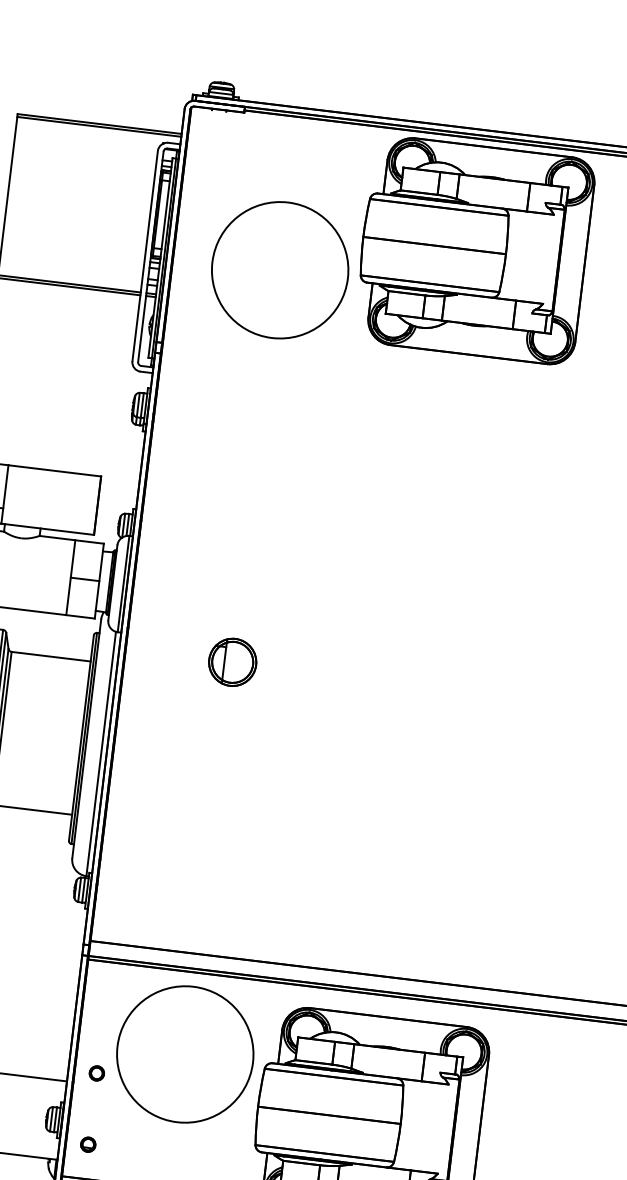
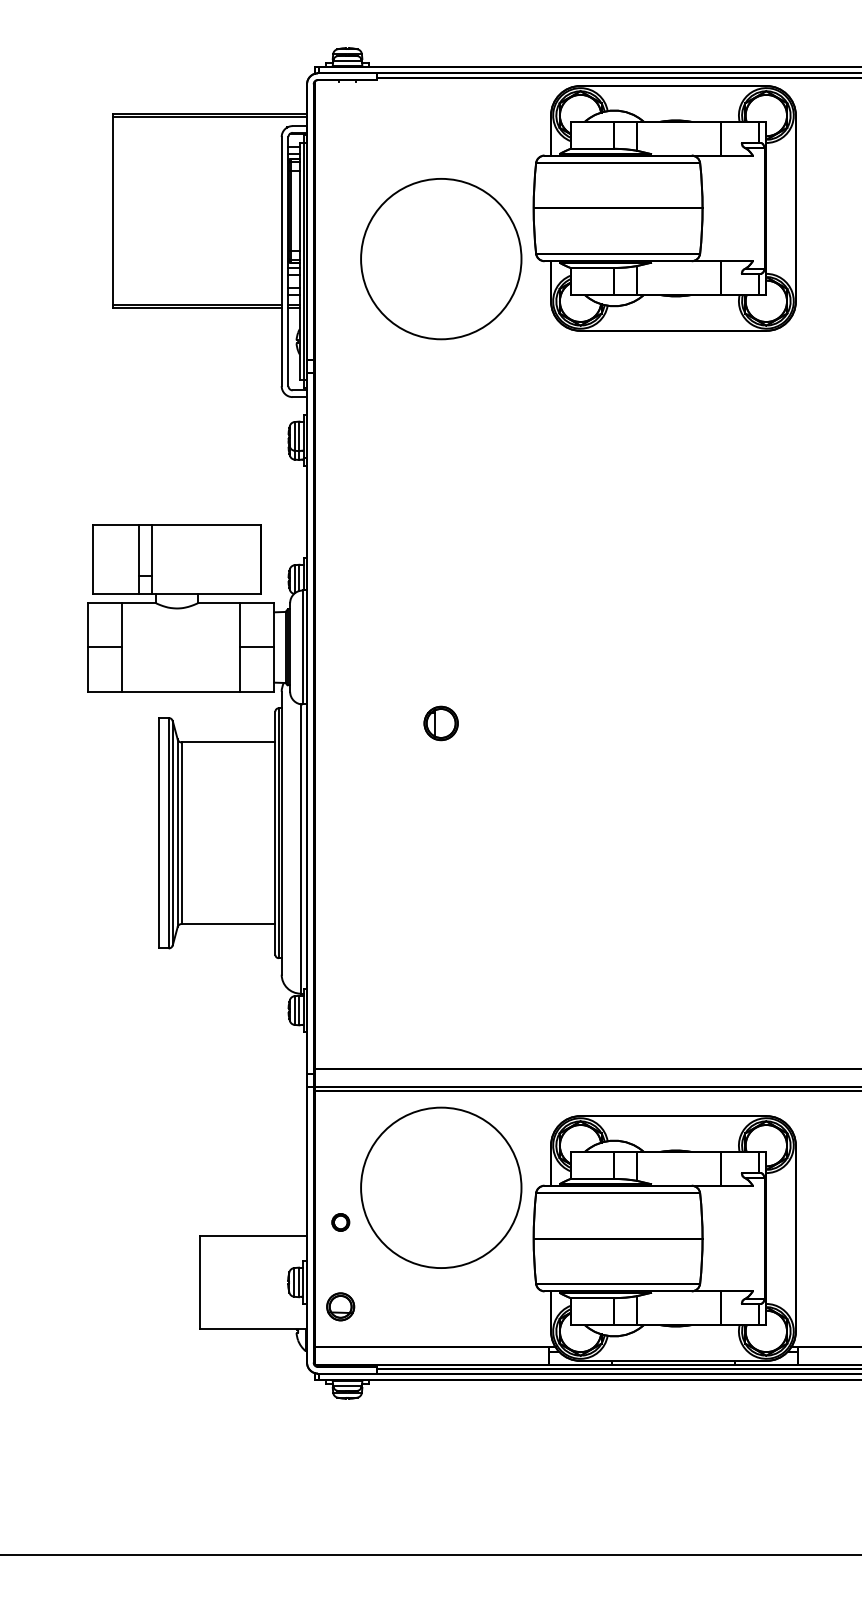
part: (232, 662) -> (440, 723), size x0.6
part: (88, 1144) -> (340, 1306), size x1.6

